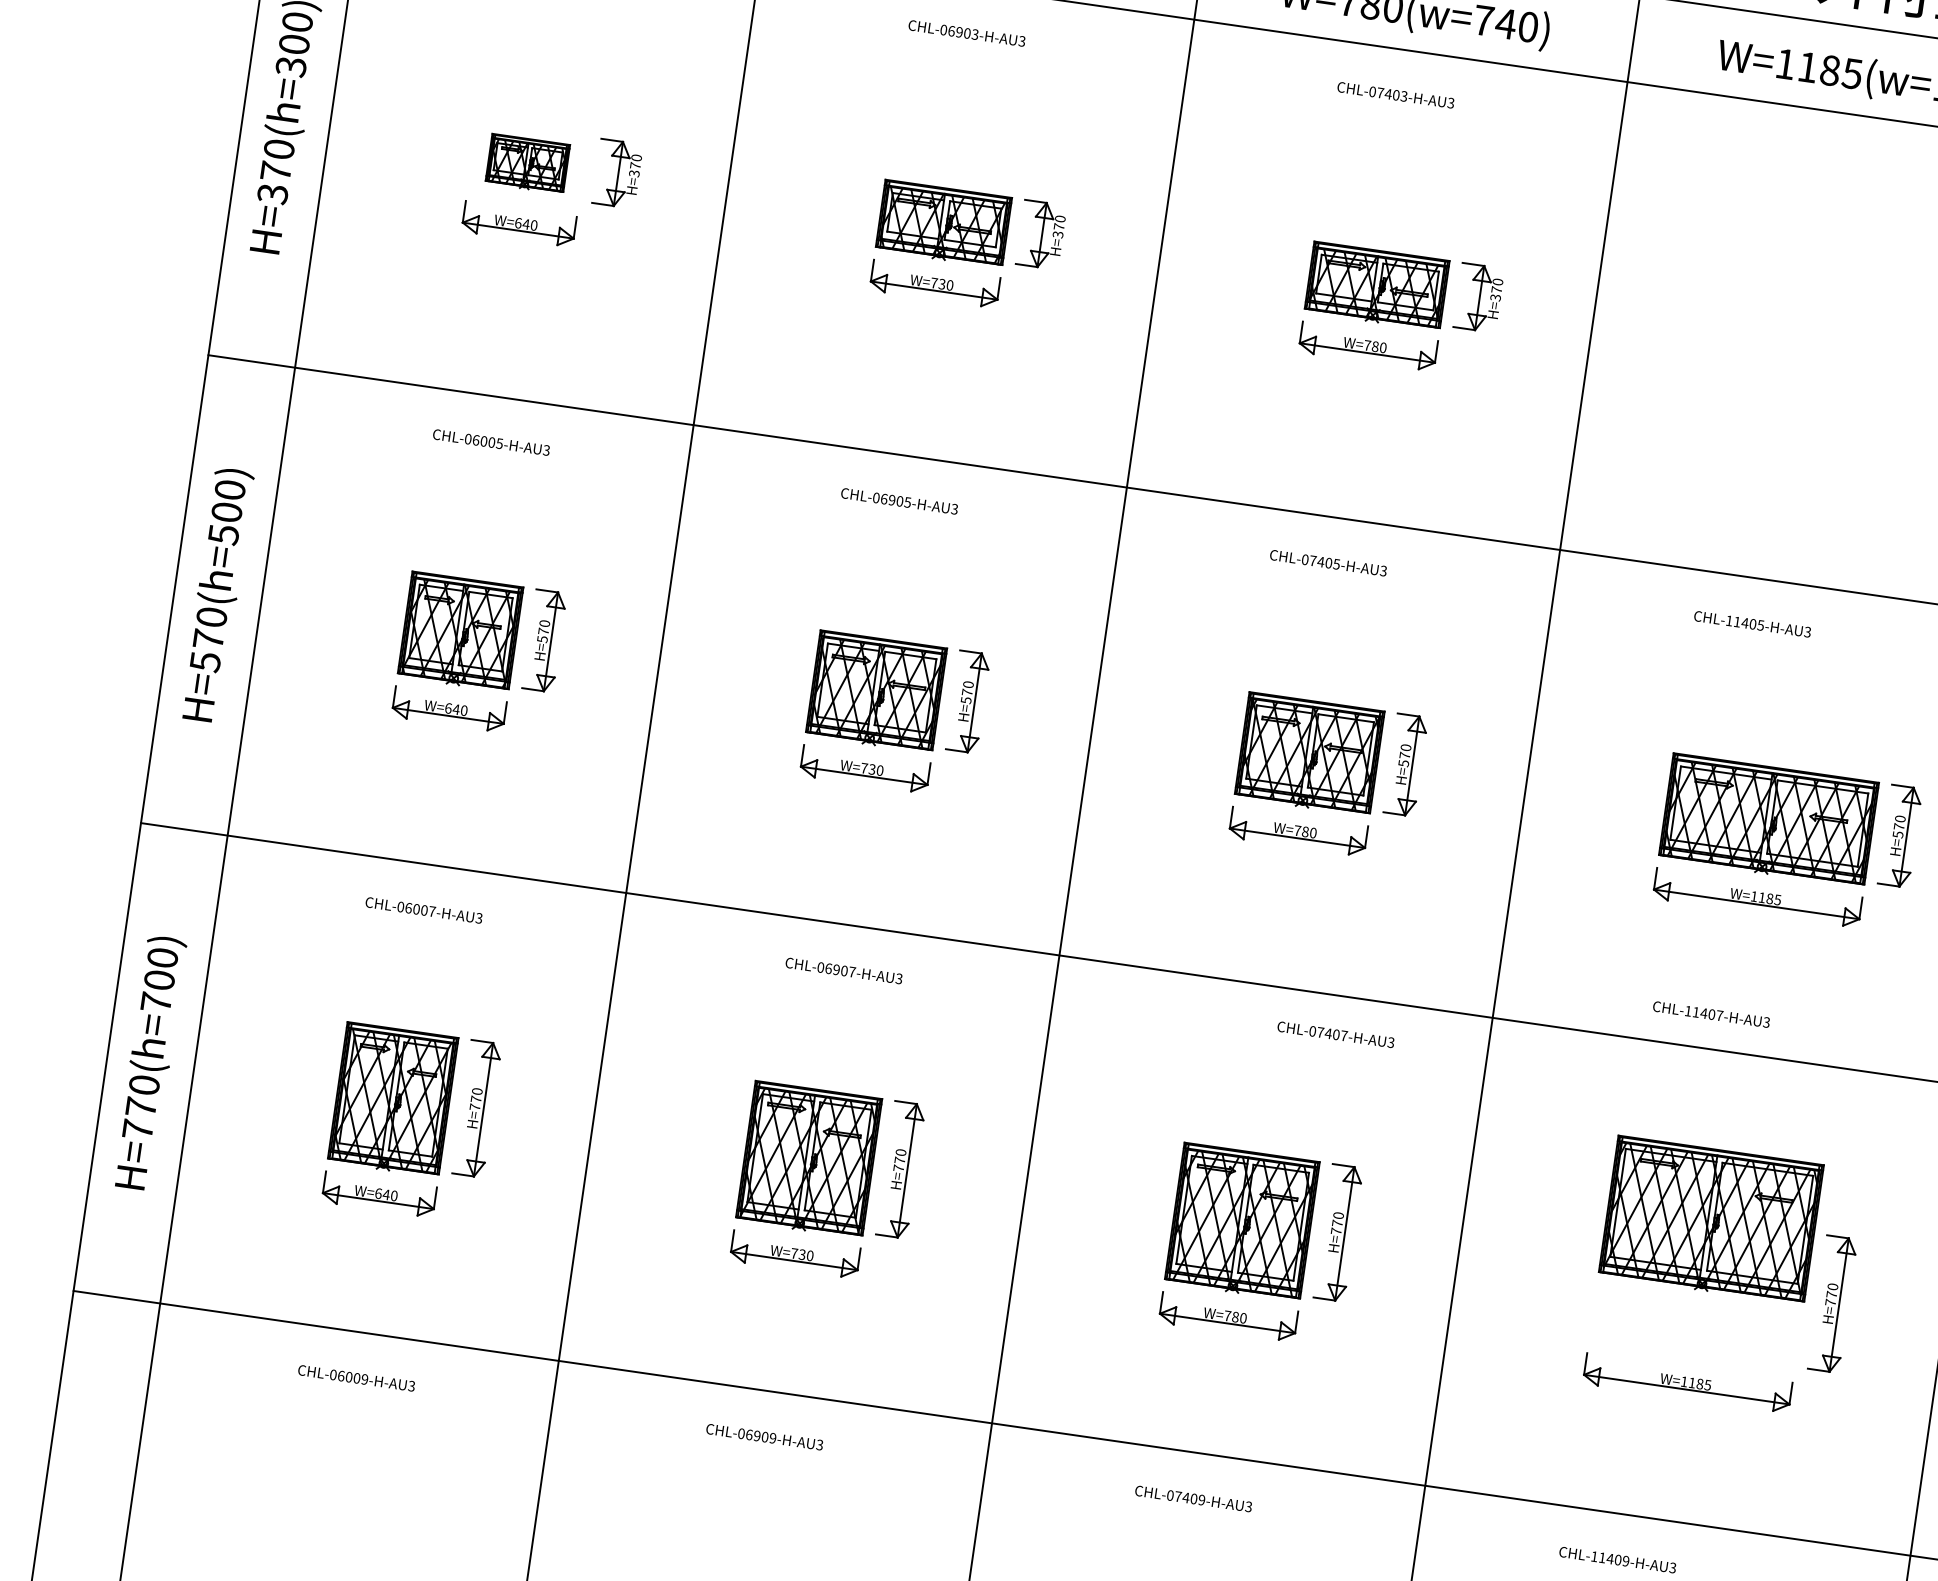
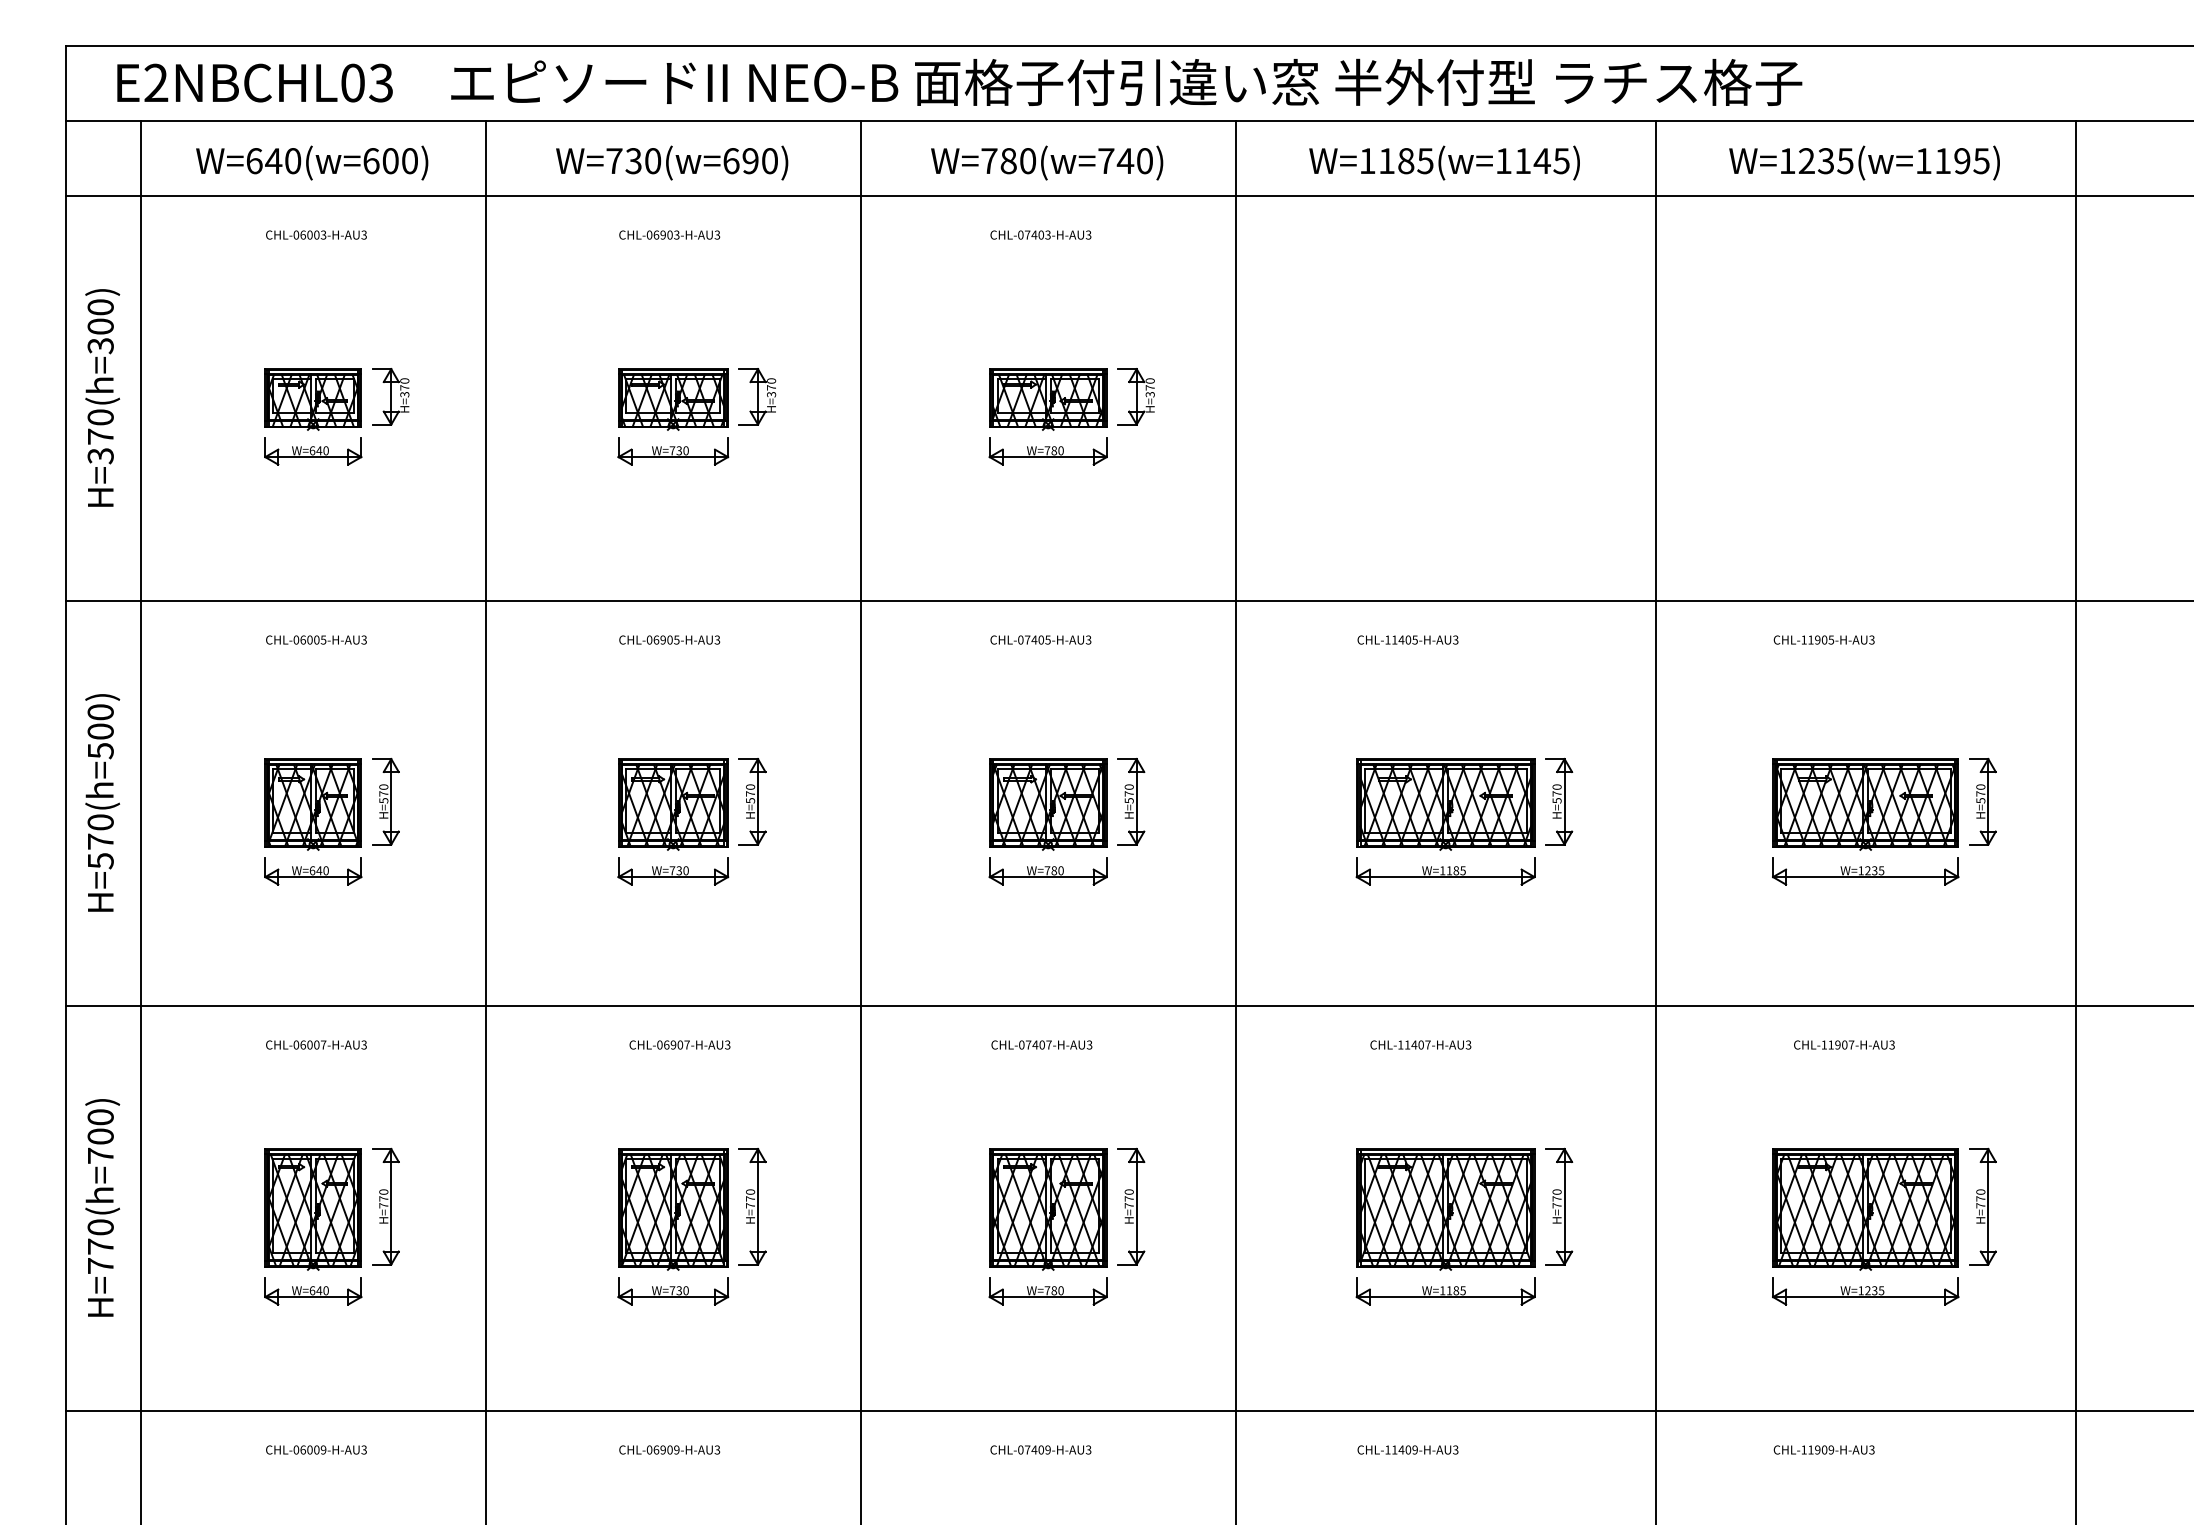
part: (526, 163) -> (312, 399), size x1.43
text: (1711, 1013) -> (1420, 1044), moved
text: (1335, 1034) -> (1041, 1044), moved
part: (1710, 1220) -> (1445, 1209), moved

